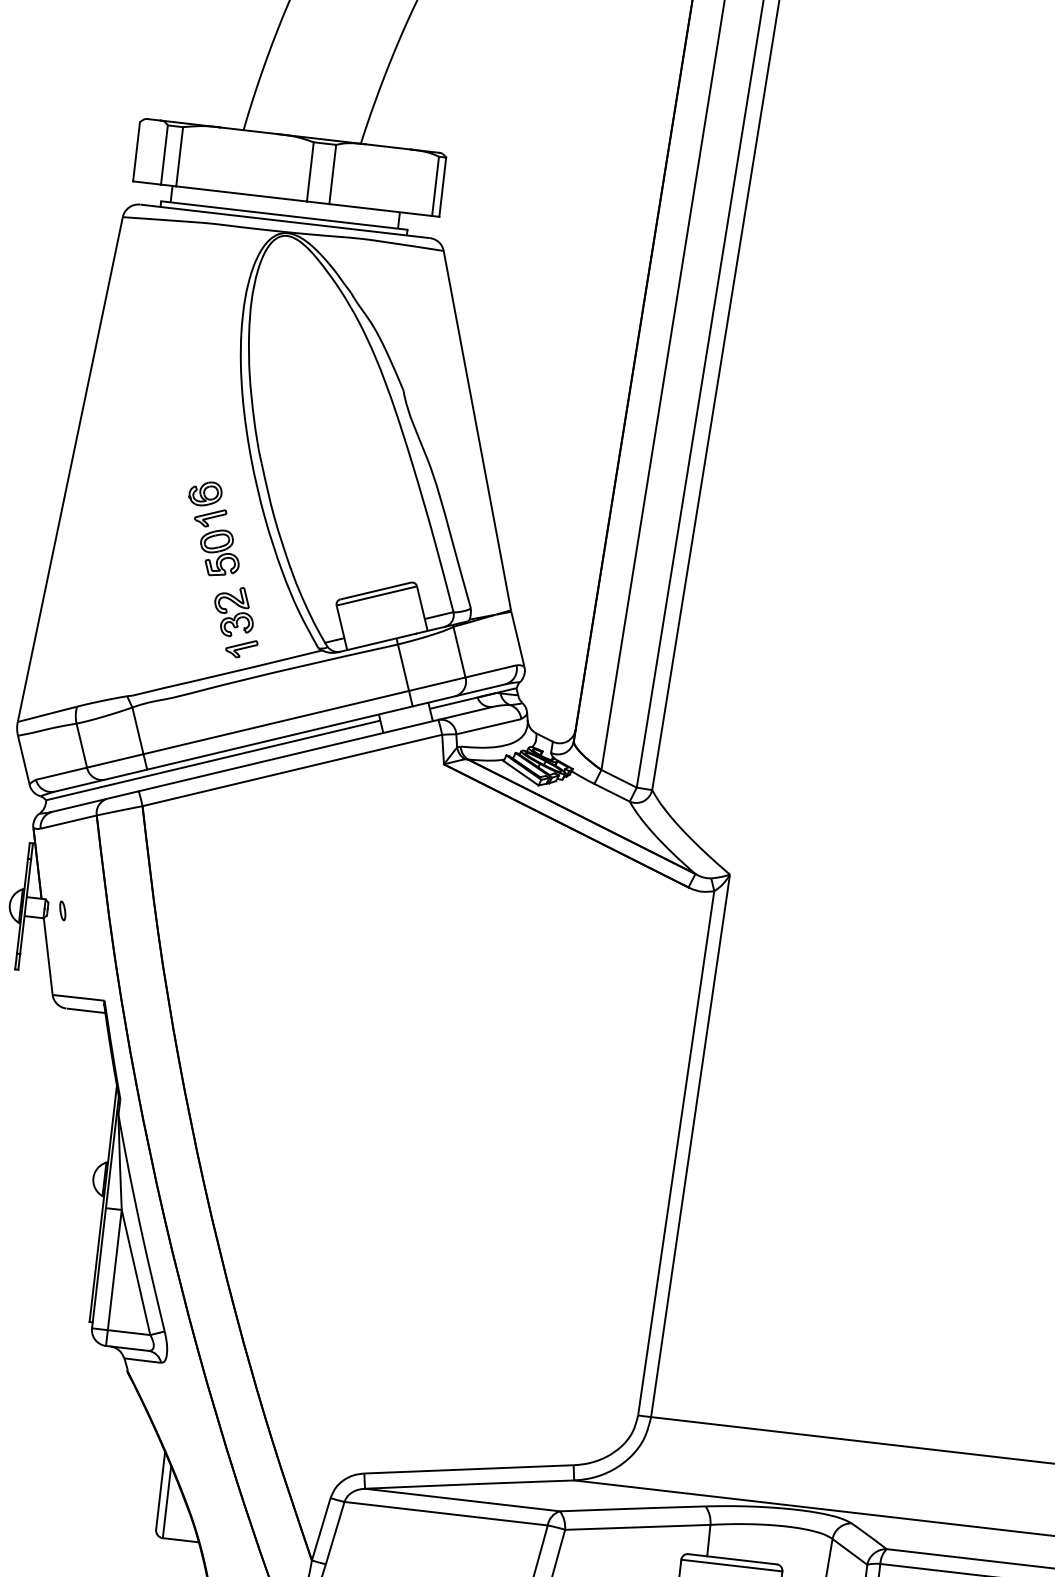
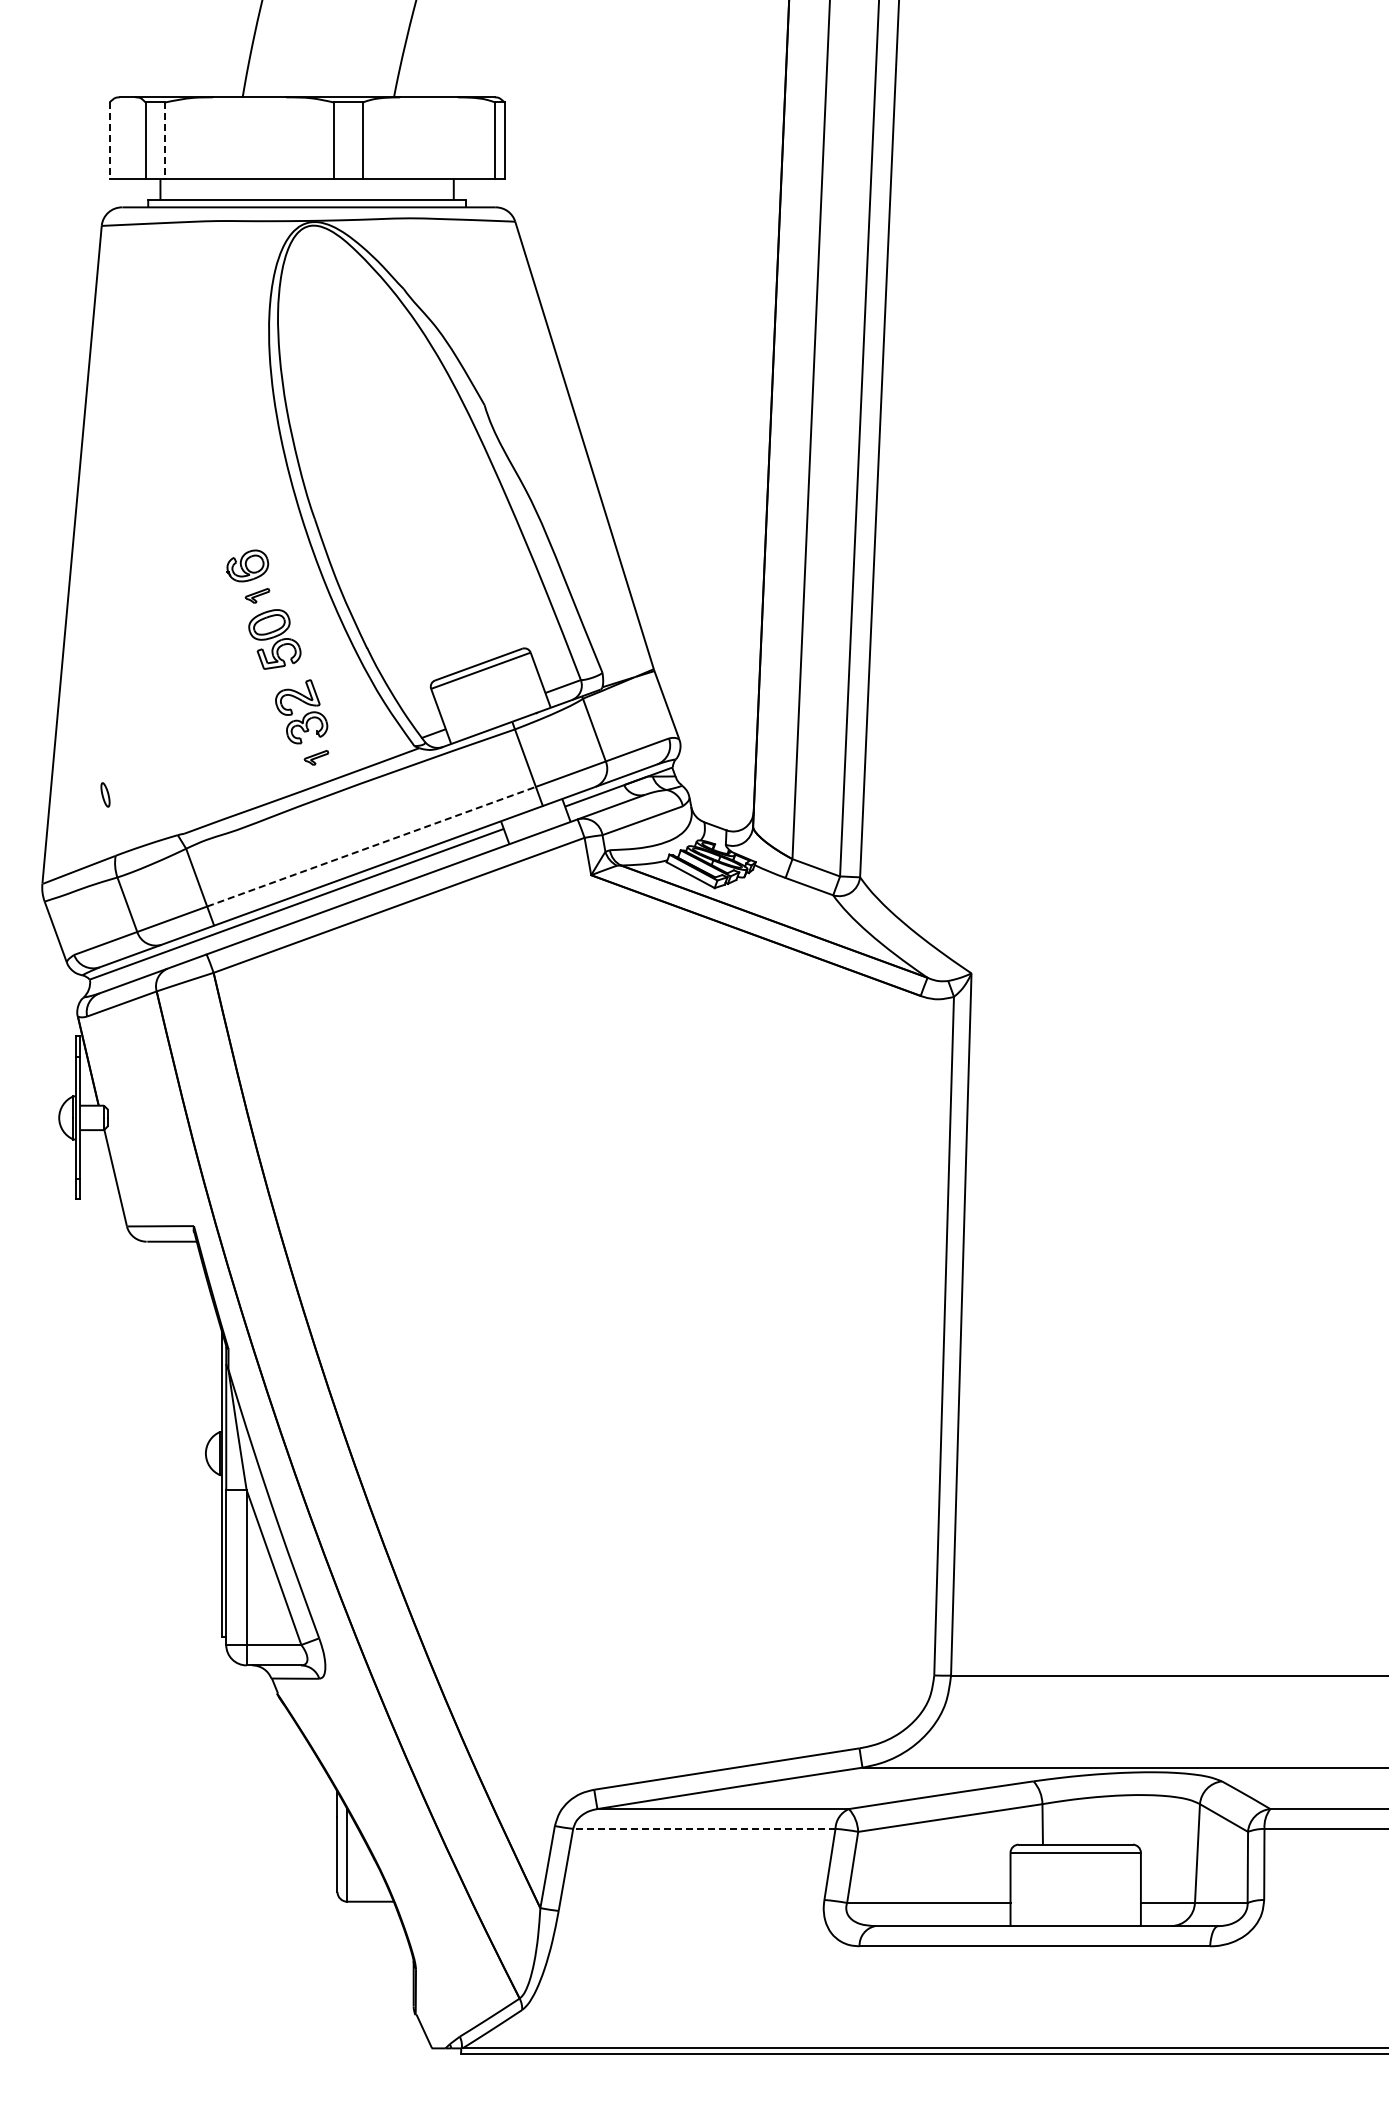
line: (136, 152) -> (109, 141), solid -> dashed
line: (179, 157) -> (165, 141), solid -> dashed
part: (210, 517) -> (257, 595), size x0.6
part: (241, 648) -> (316, 757), size x0.6
line: (276, 722) -> (371, 846), solid -> dashed
part: (62, 910) -> (105, 794), moved
line: (445, 1513) -> (703, 1828), solid -> dashed

